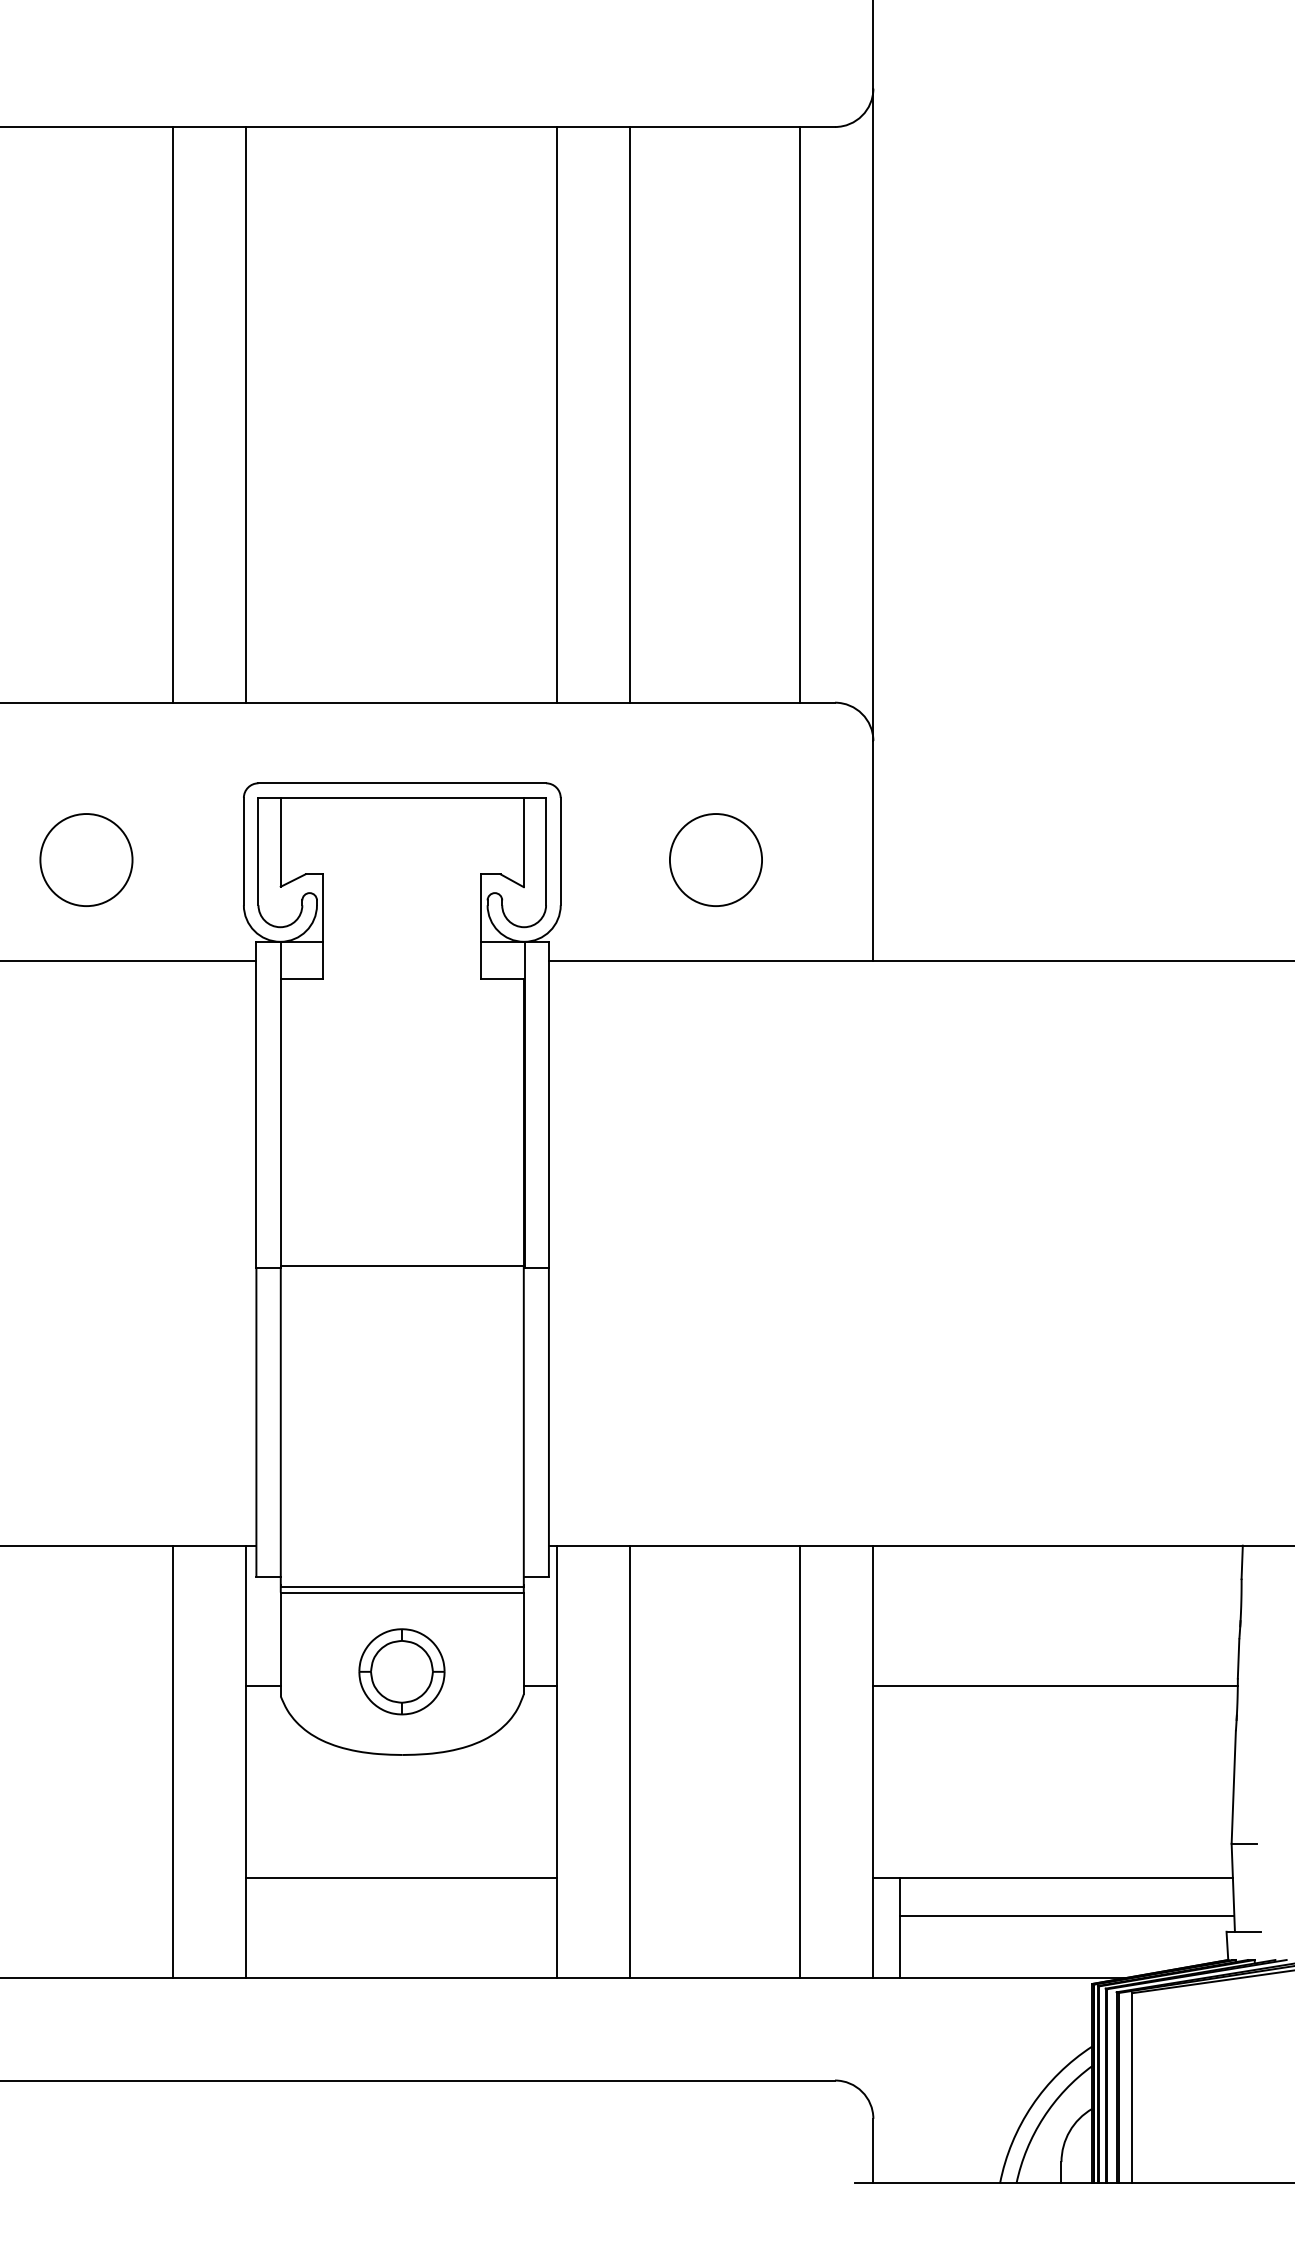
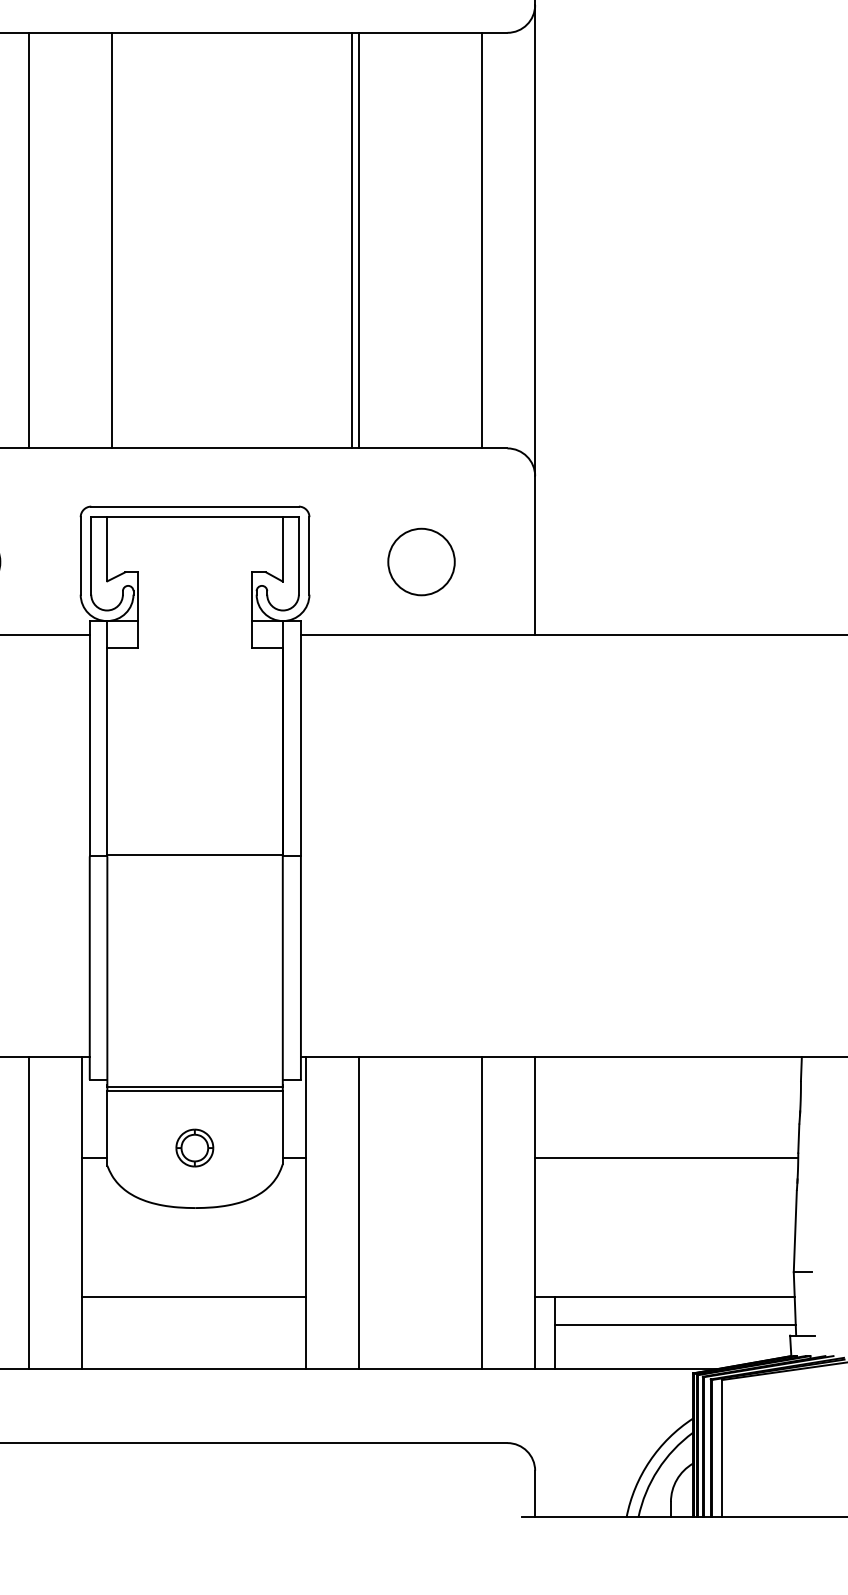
line: (245, 414) -> (111, 240), moved
line: (556, 414) -> (351, 240), moved
part: (401, 1671) -> (194, 1147), size x0.6

